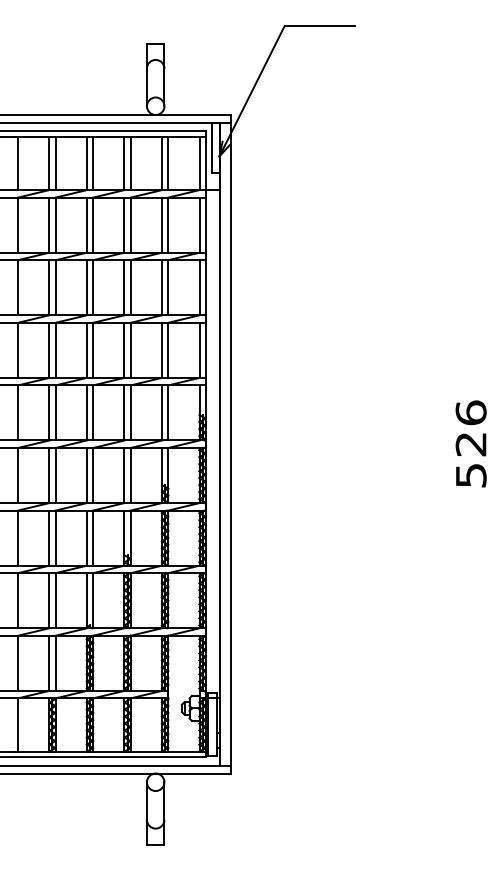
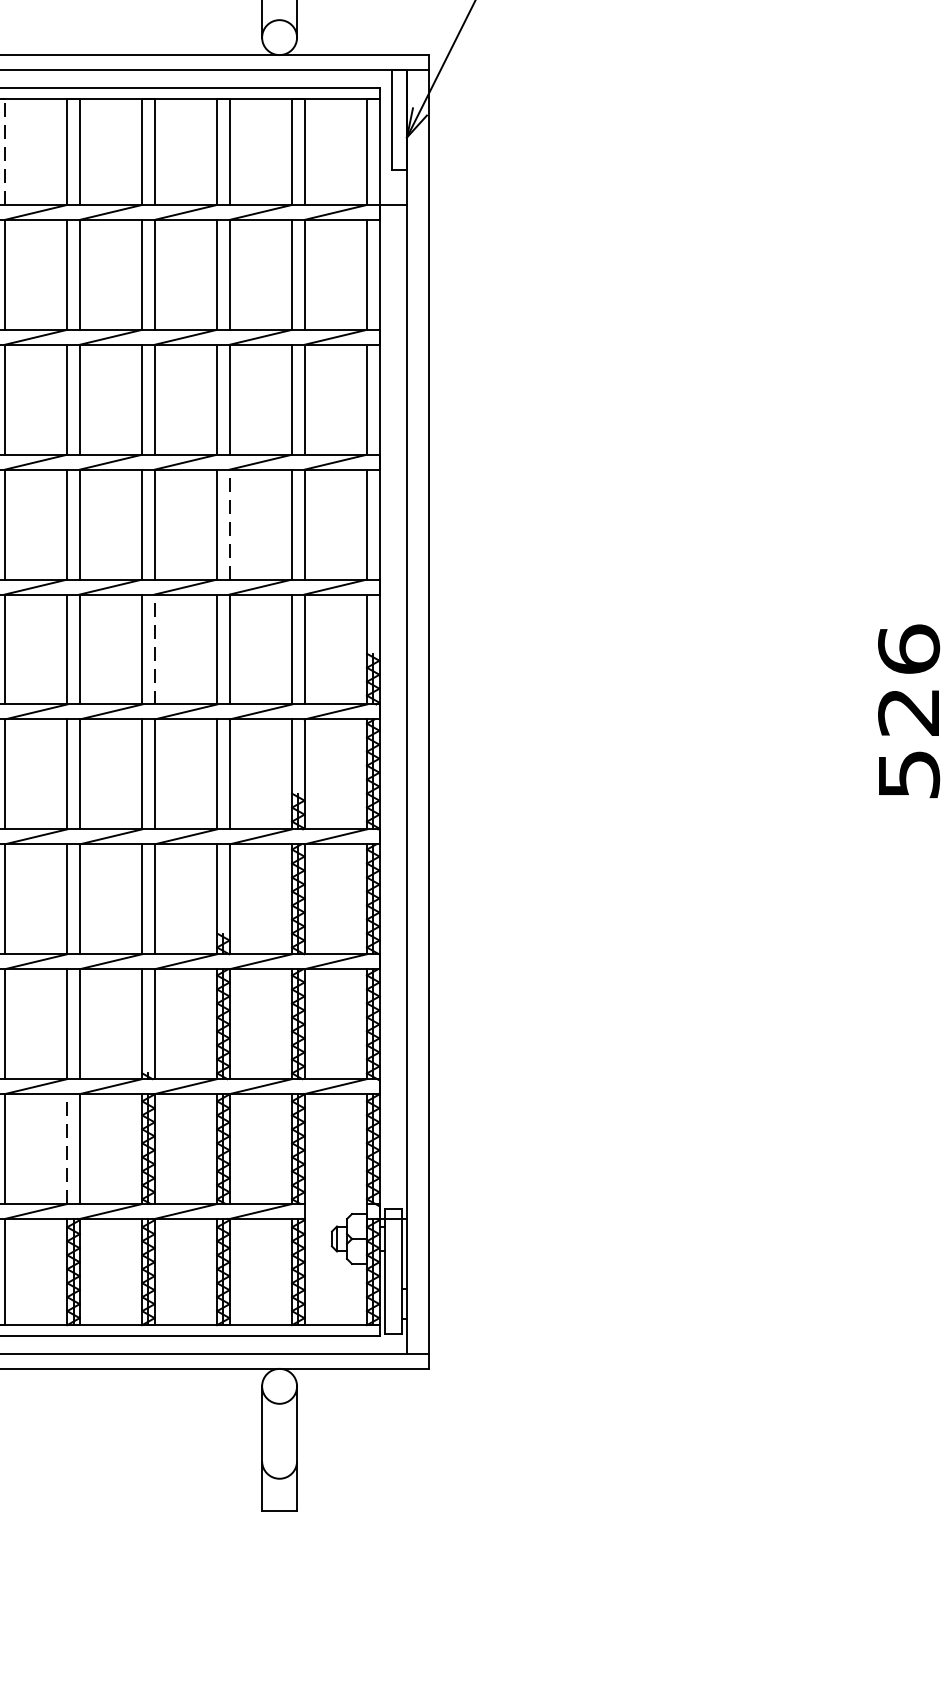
line: (18, 163) -> (5, 151), solid -> dashed
line: (130, 350) -> (229, 524), solid -> dashed
line: (93, 412) -> (155, 648), solid -> dashed
line: (49, 663) -> (67, 1149), solid -> dashed

